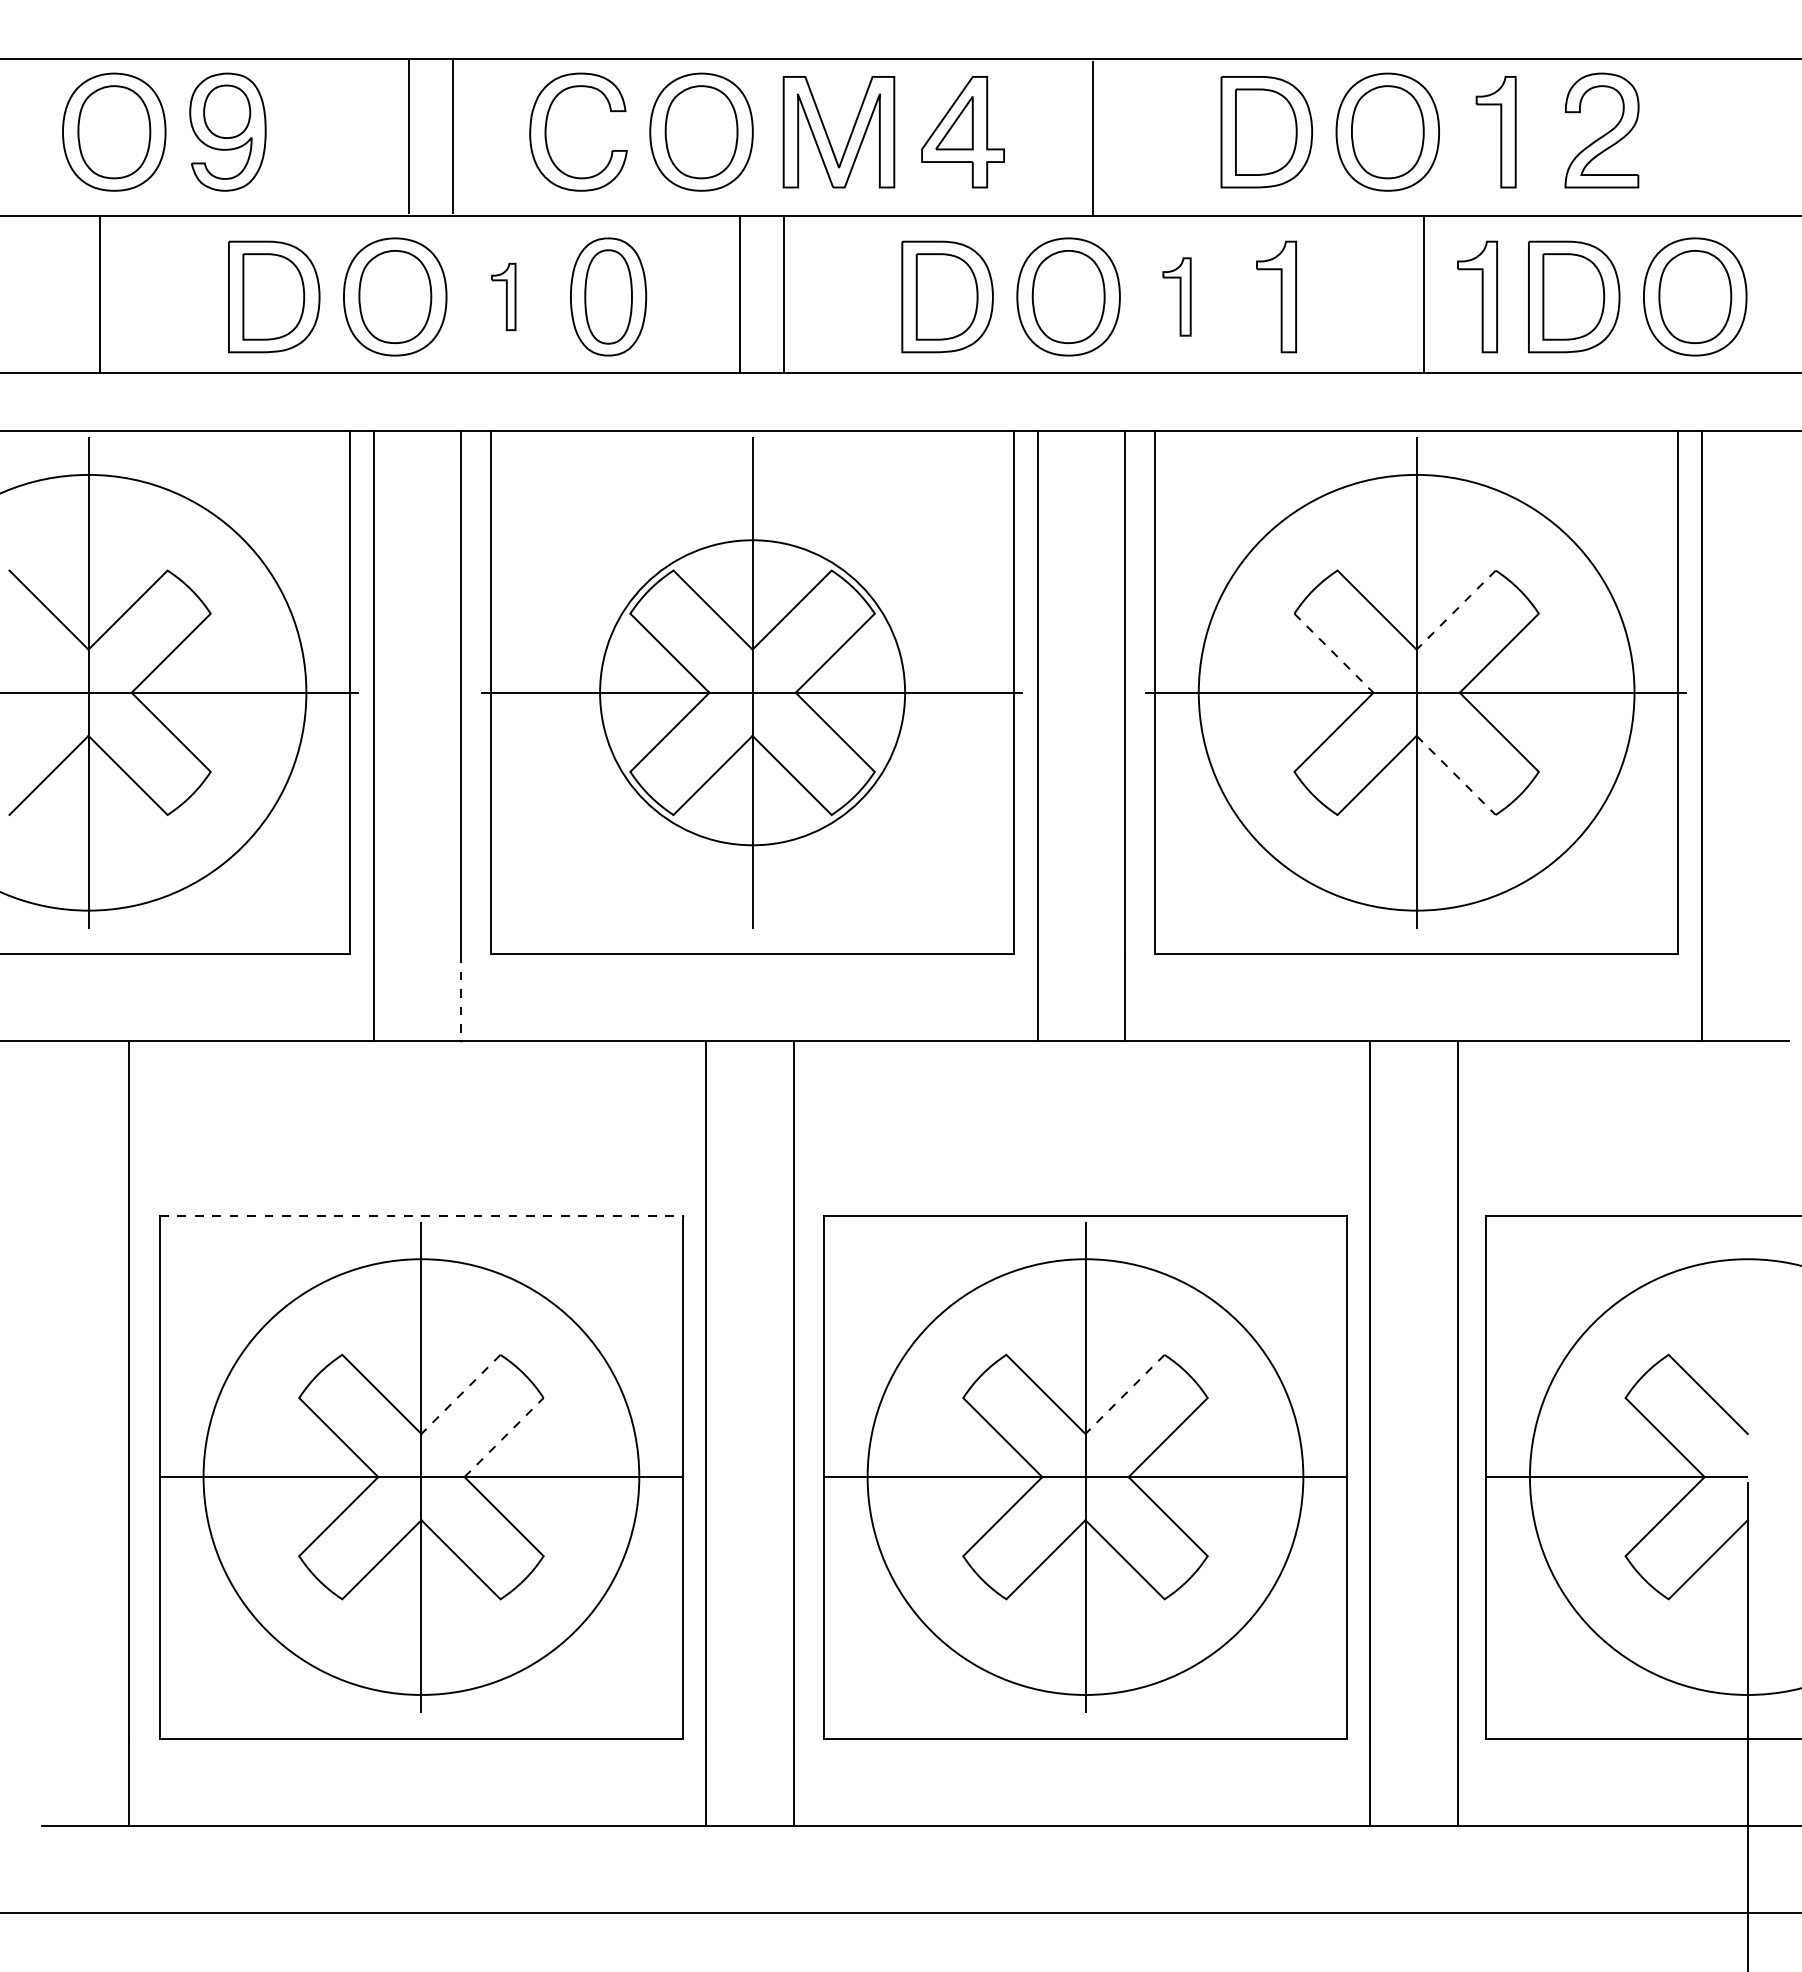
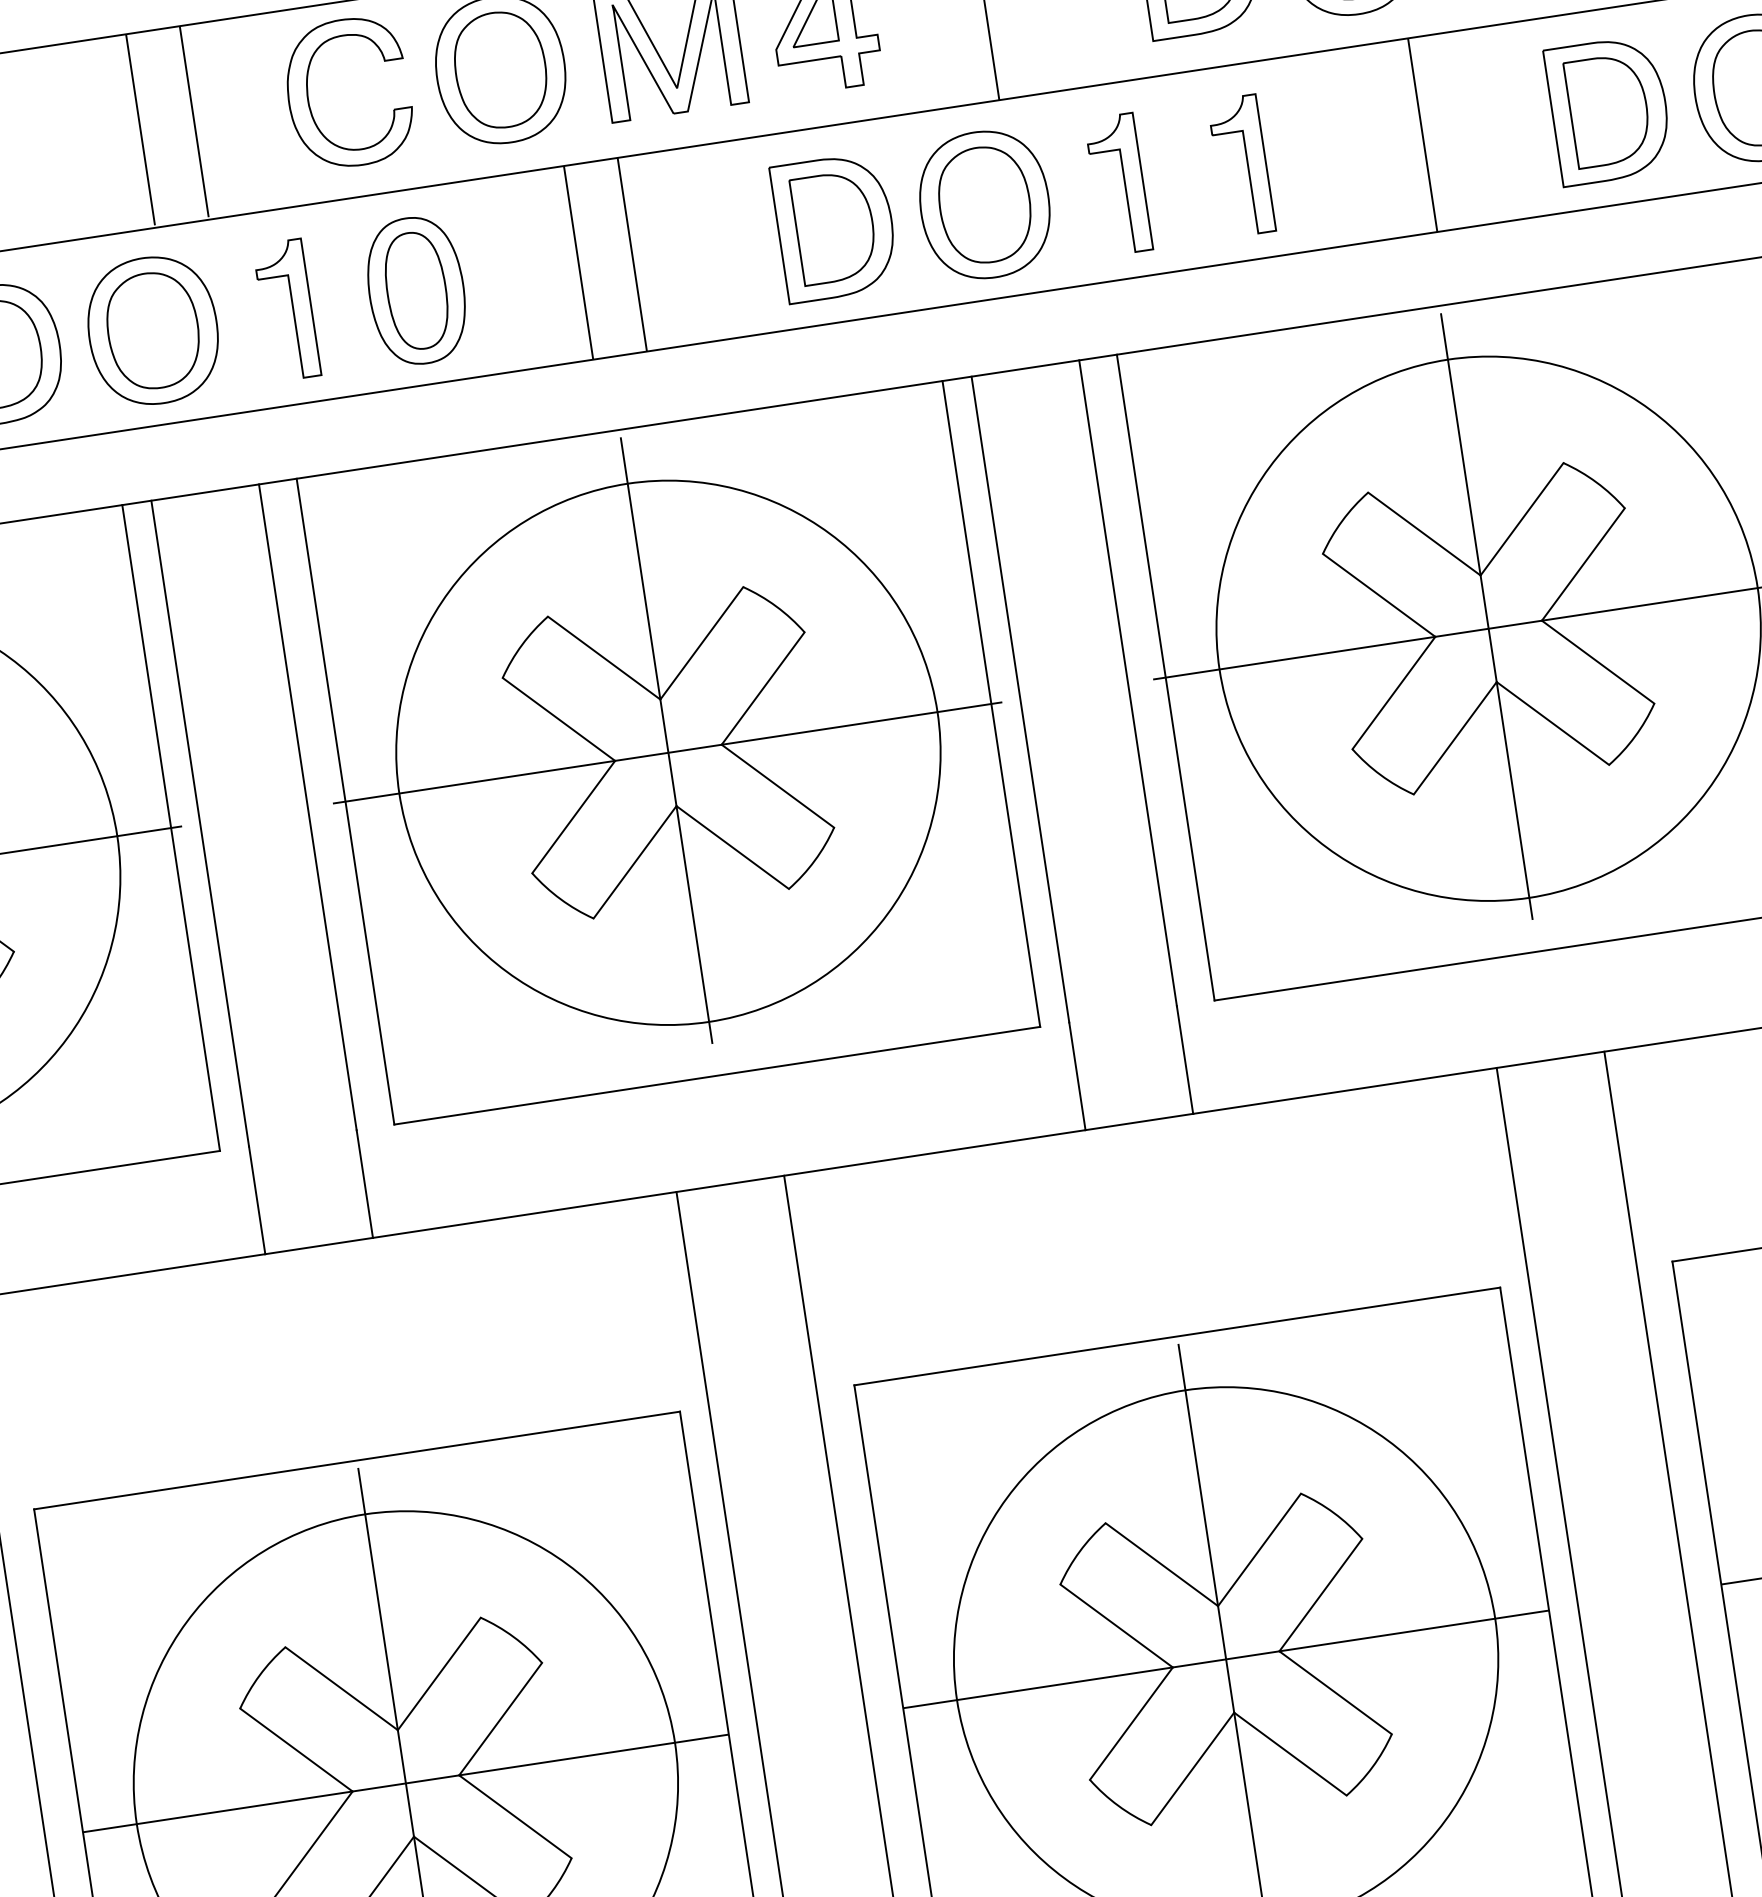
part: (503, 296) -> (286, 309), size x1.67
part: (1176, 296) -> (1118, 184), size x1.43
part: (1477, 296) -> (1489, 127), removed
line: (1456, 610) -> (1522, 519), dashed -> solid
line: (1333, 653) -> (1378, 595), dashed -> solid
circle: (752, 692) -> (668, 752), size x1.43
line: (1456, 775) -> (1553, 723), dashed -> solid
line: (460, 997) -> (364, 1183), dashed -> solid
line: (421, 1215) -> (357, 1460), dashed -> solid
line: (460, 1394) -> (438, 1674), dashed -> solid
line: (1125, 1394) -> (1260, 1549), dashed -> solid
line: (504, 1437) -> (501, 1719), dashed -> solid

